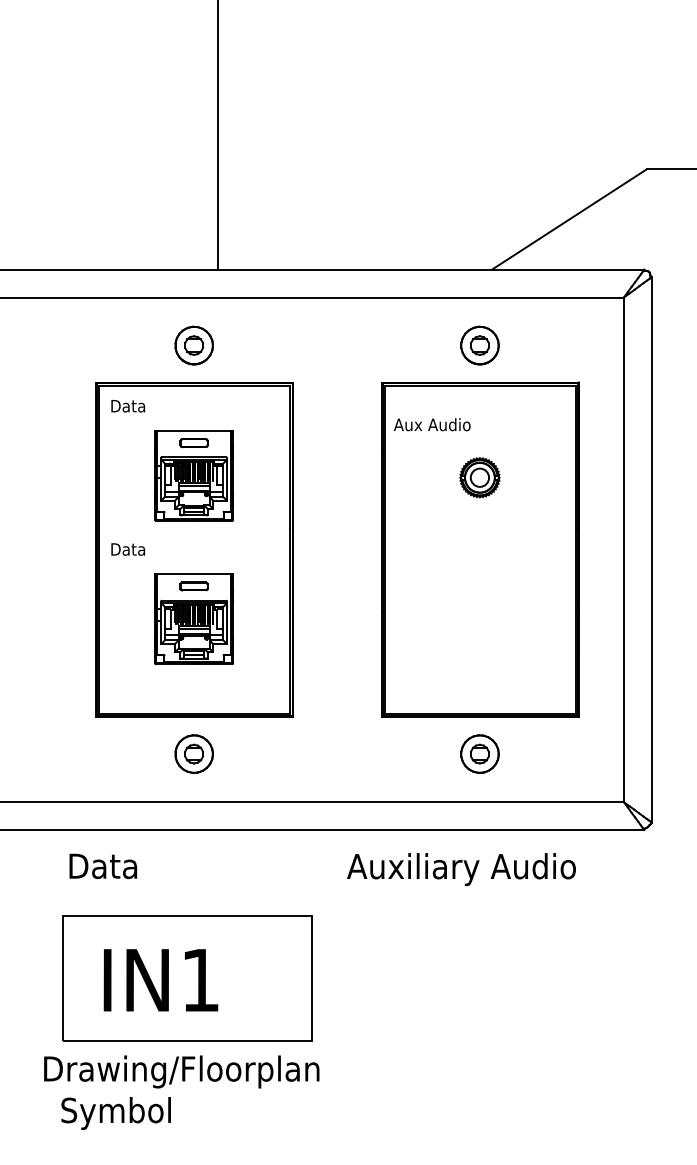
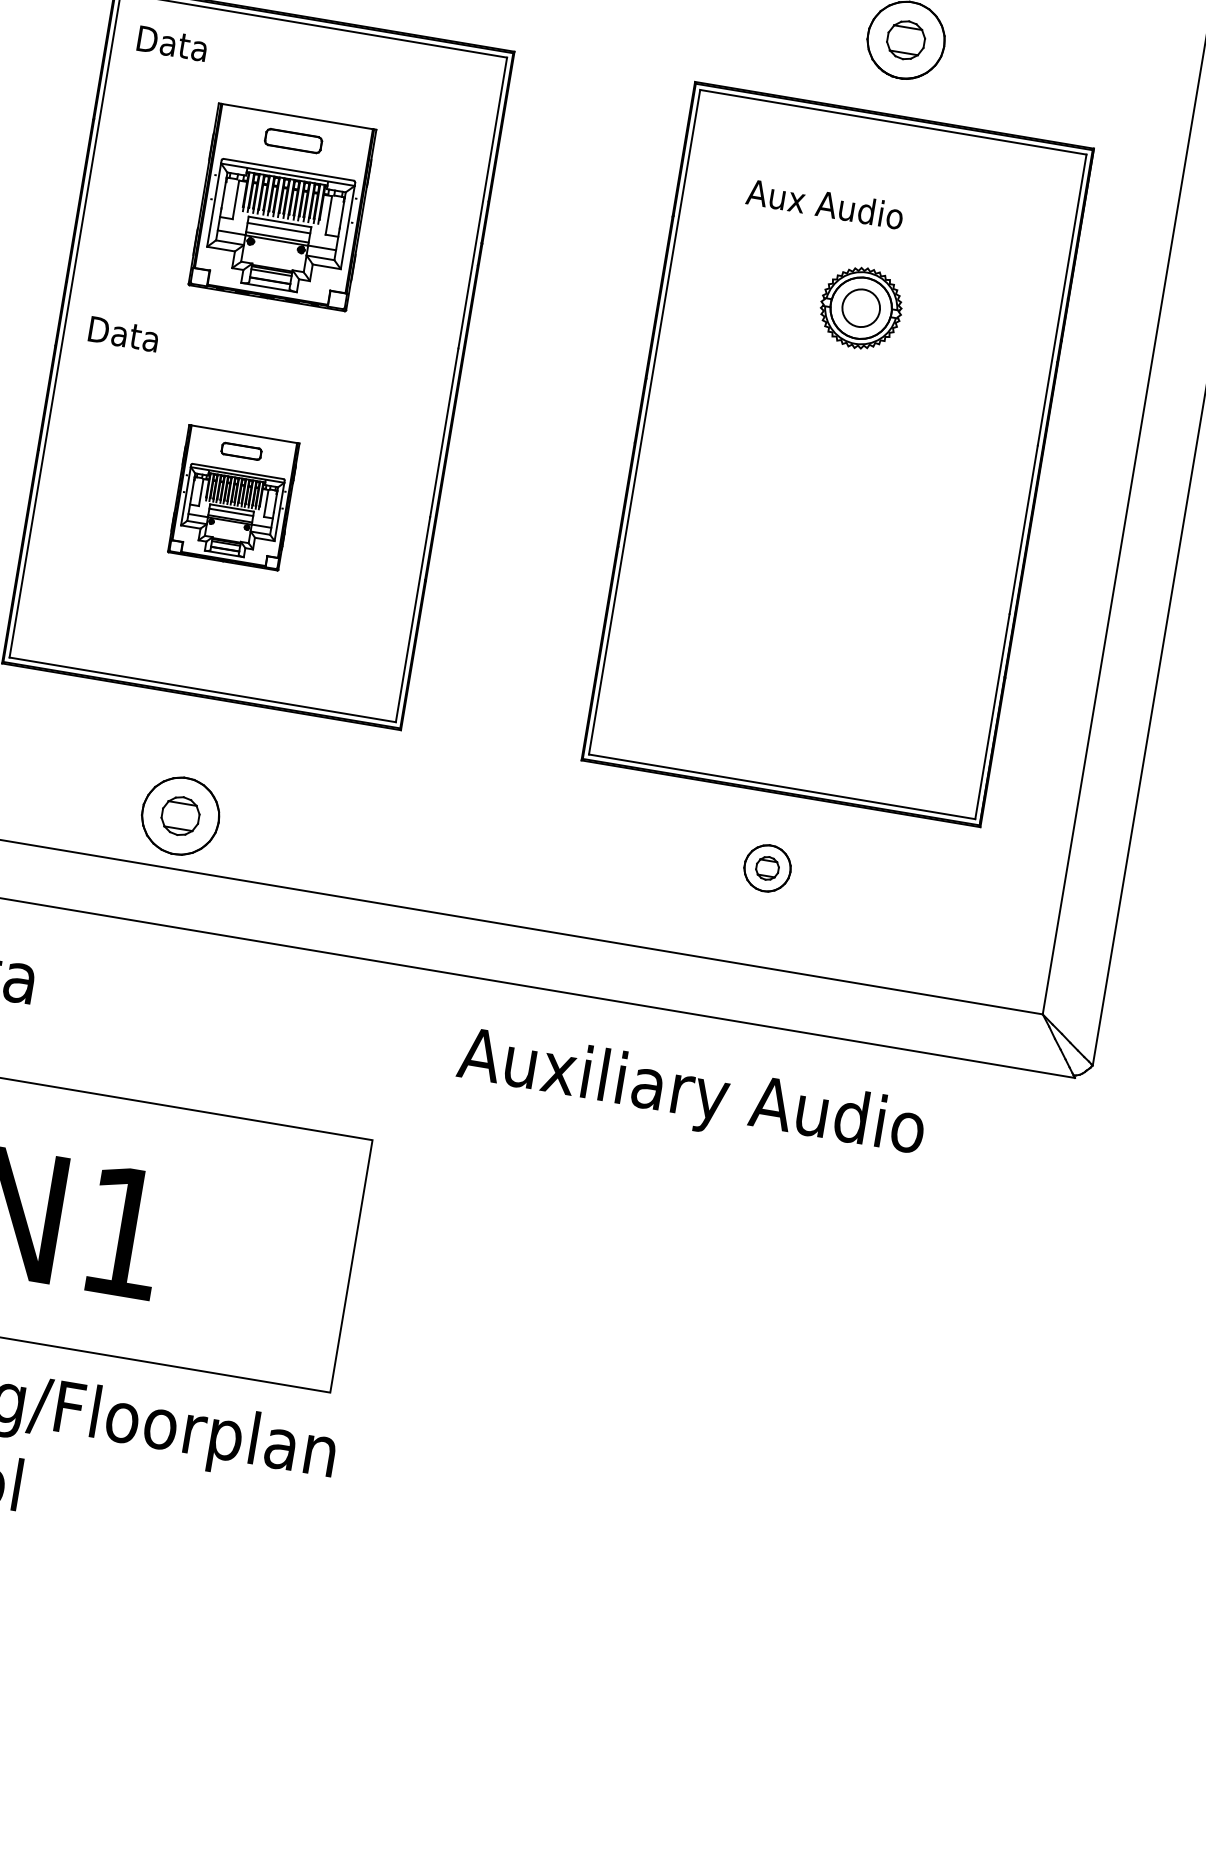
text: (432, 424) -> (825, 203), moved
part: (193, 618) -> (232, 496), size x0.7
part: (193, 753) -> (179, 814), moved
part: (479, 753) -> (766, 867), size x0.6

